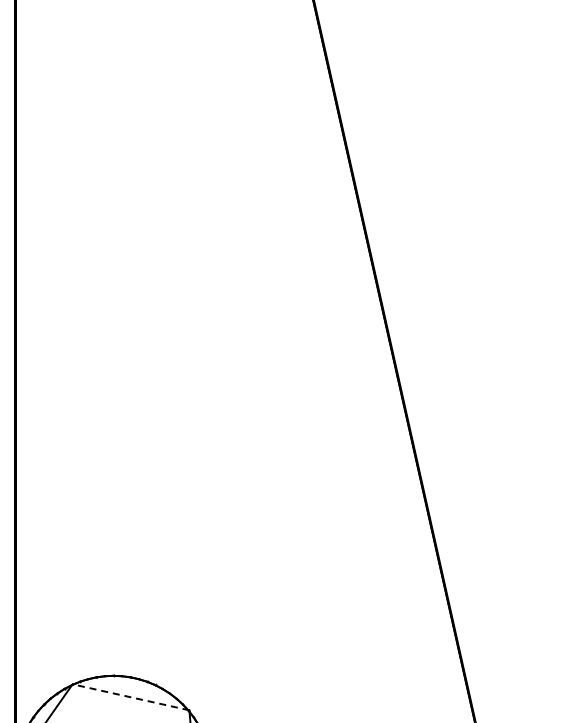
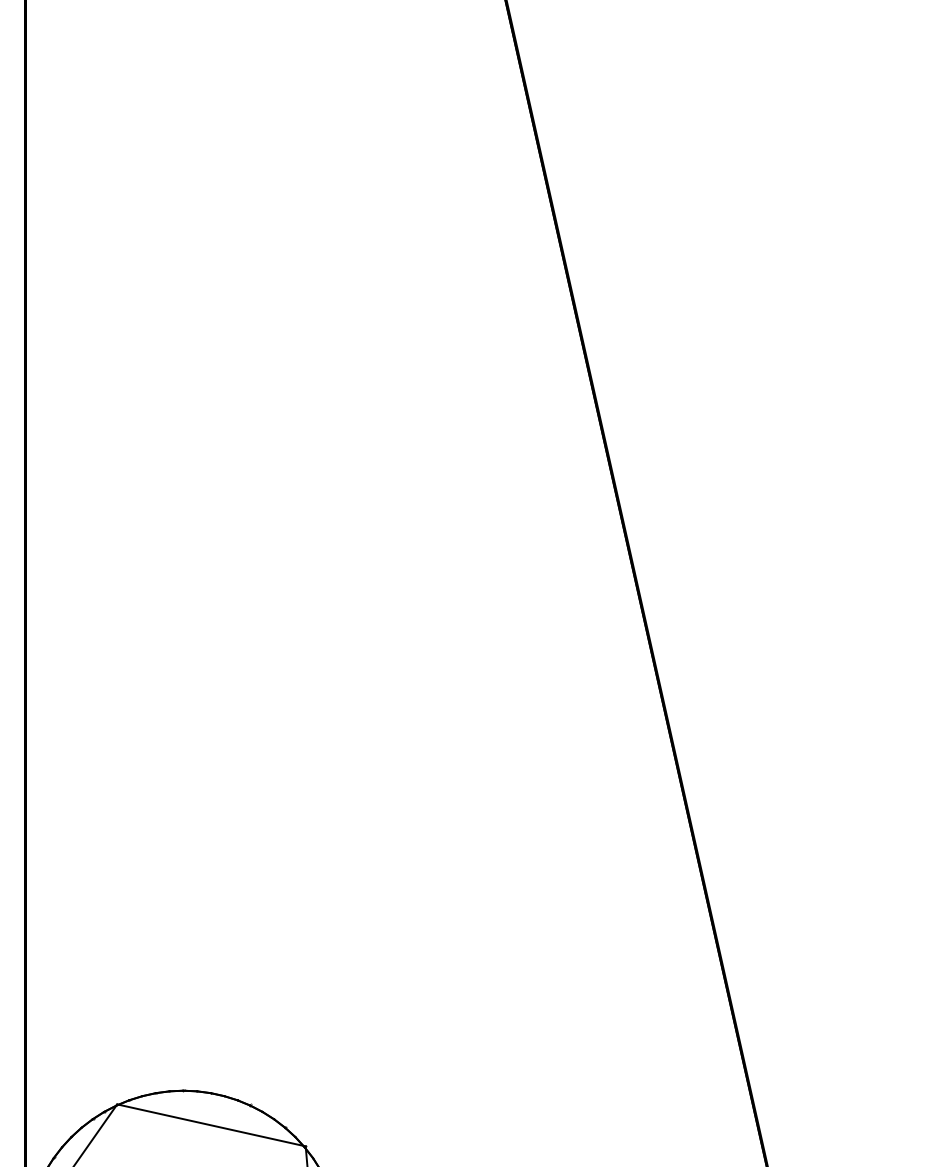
line: (130, 697) -> (210, 1125), dashed -> solid

